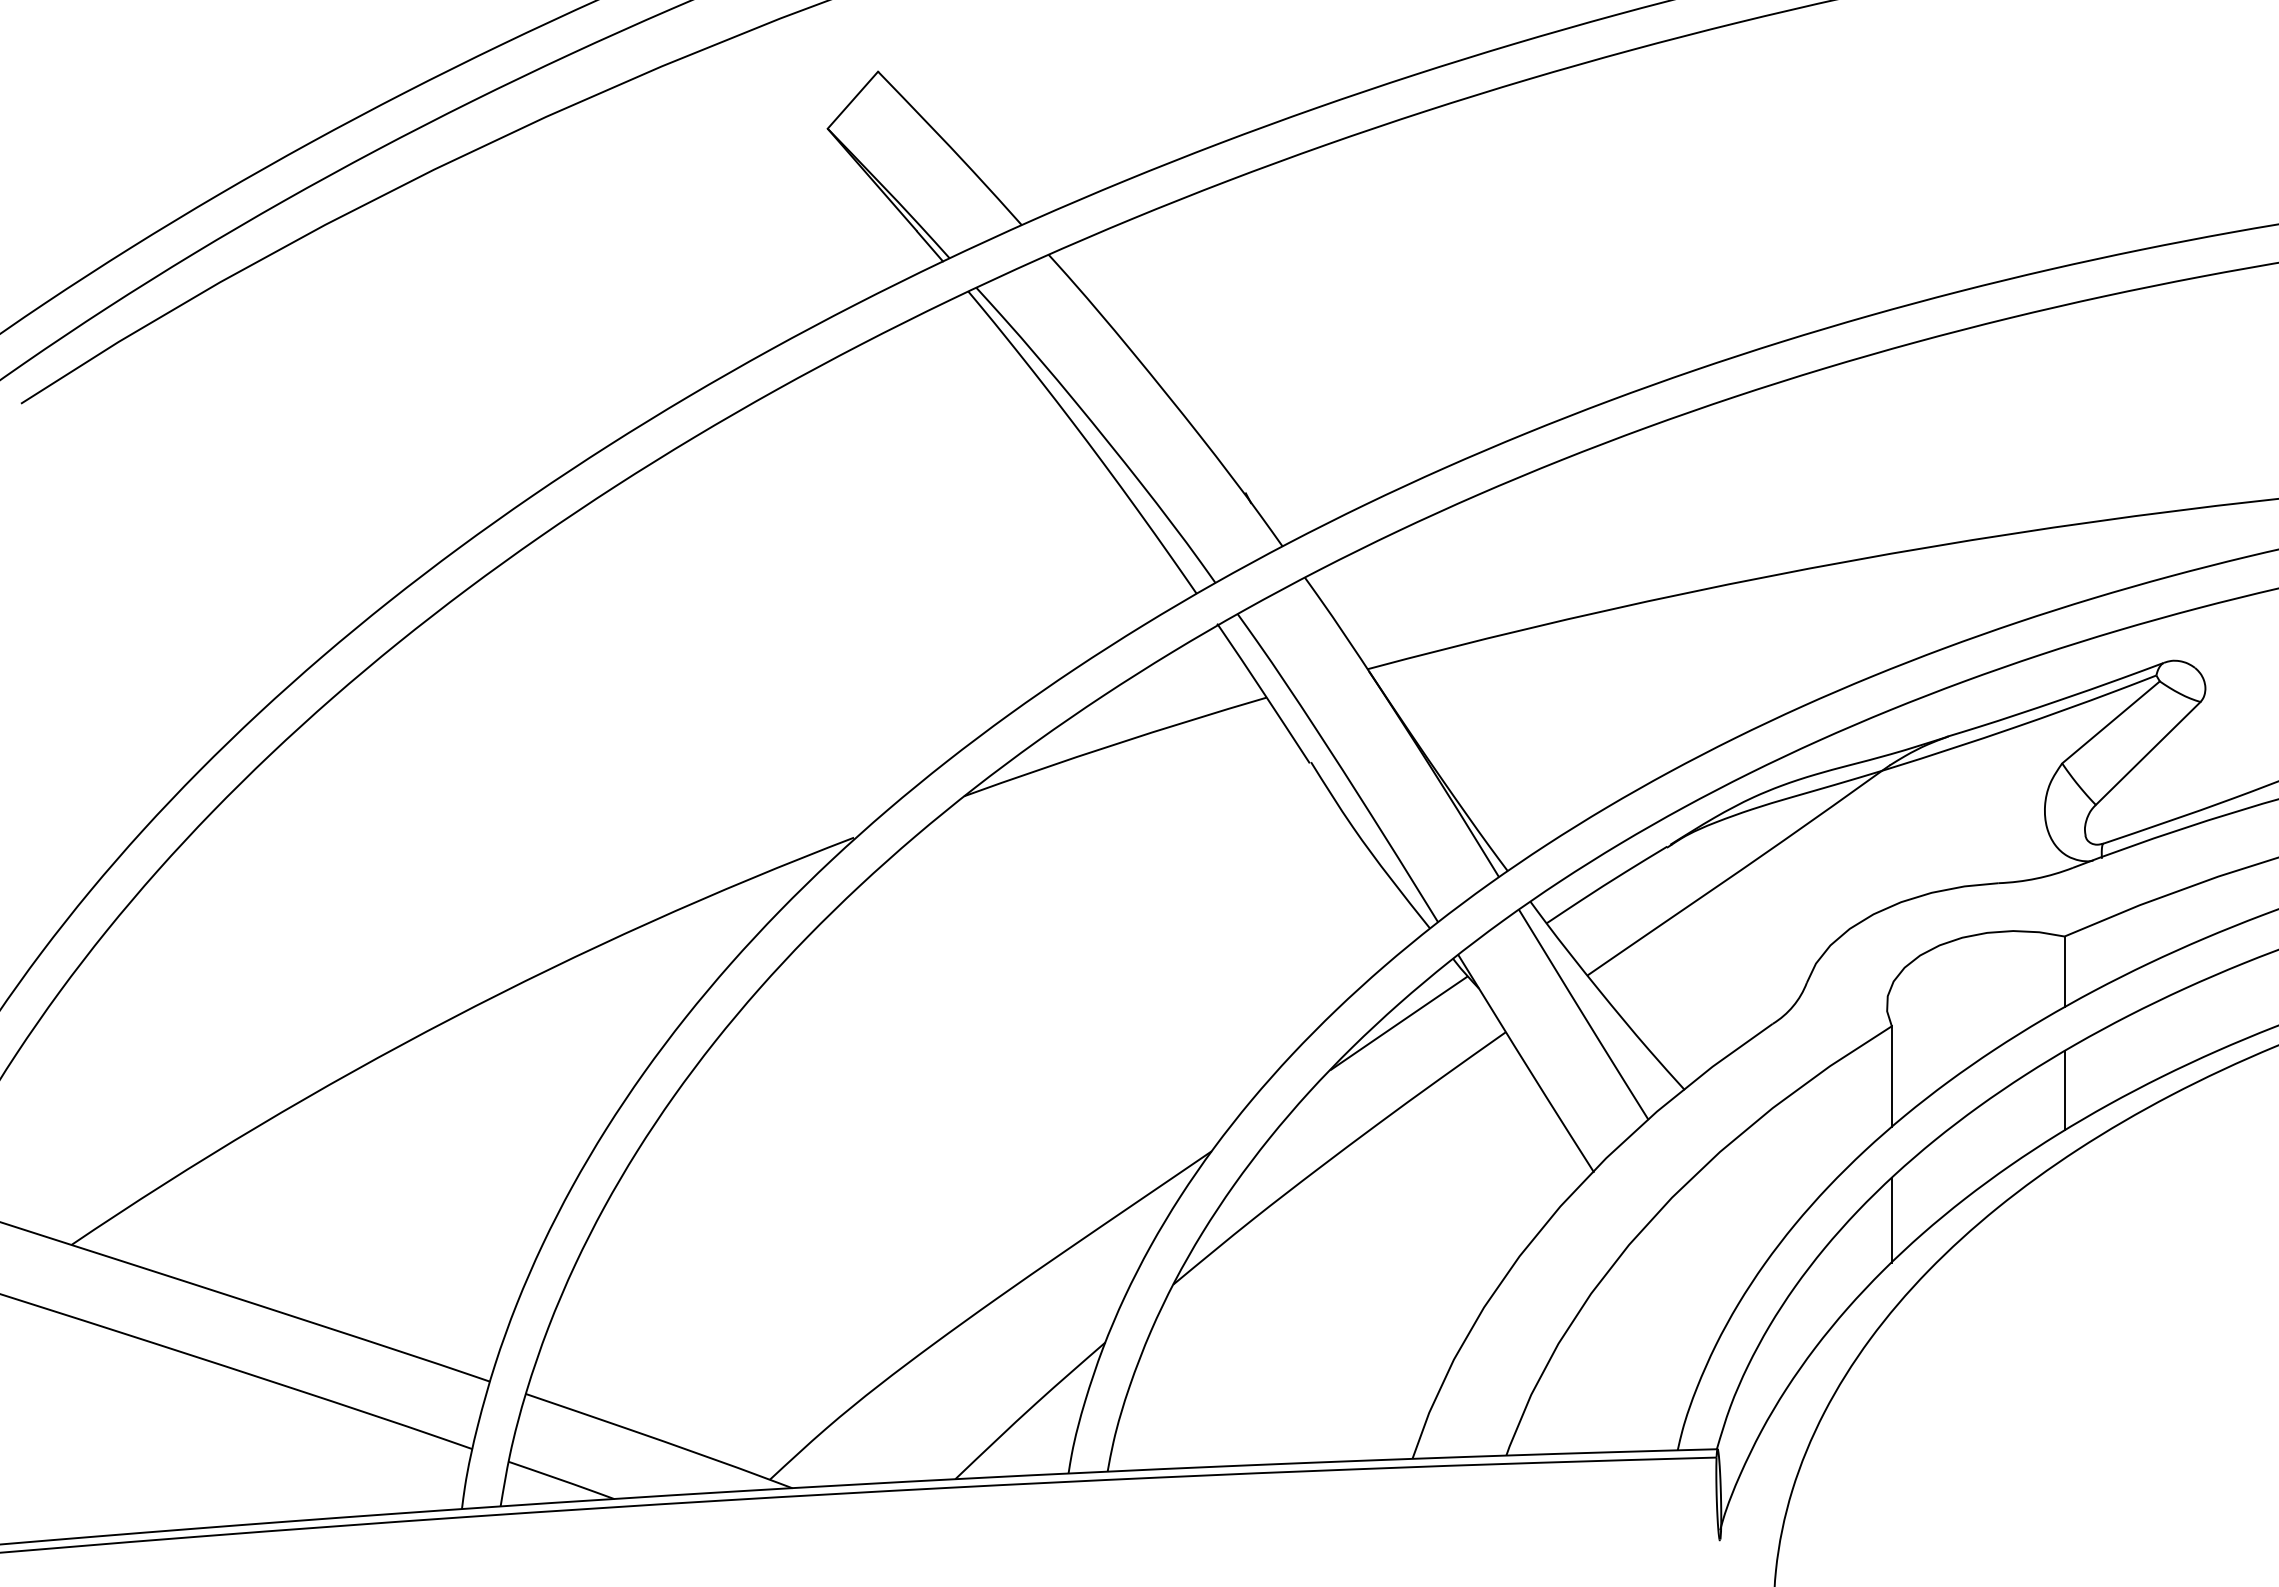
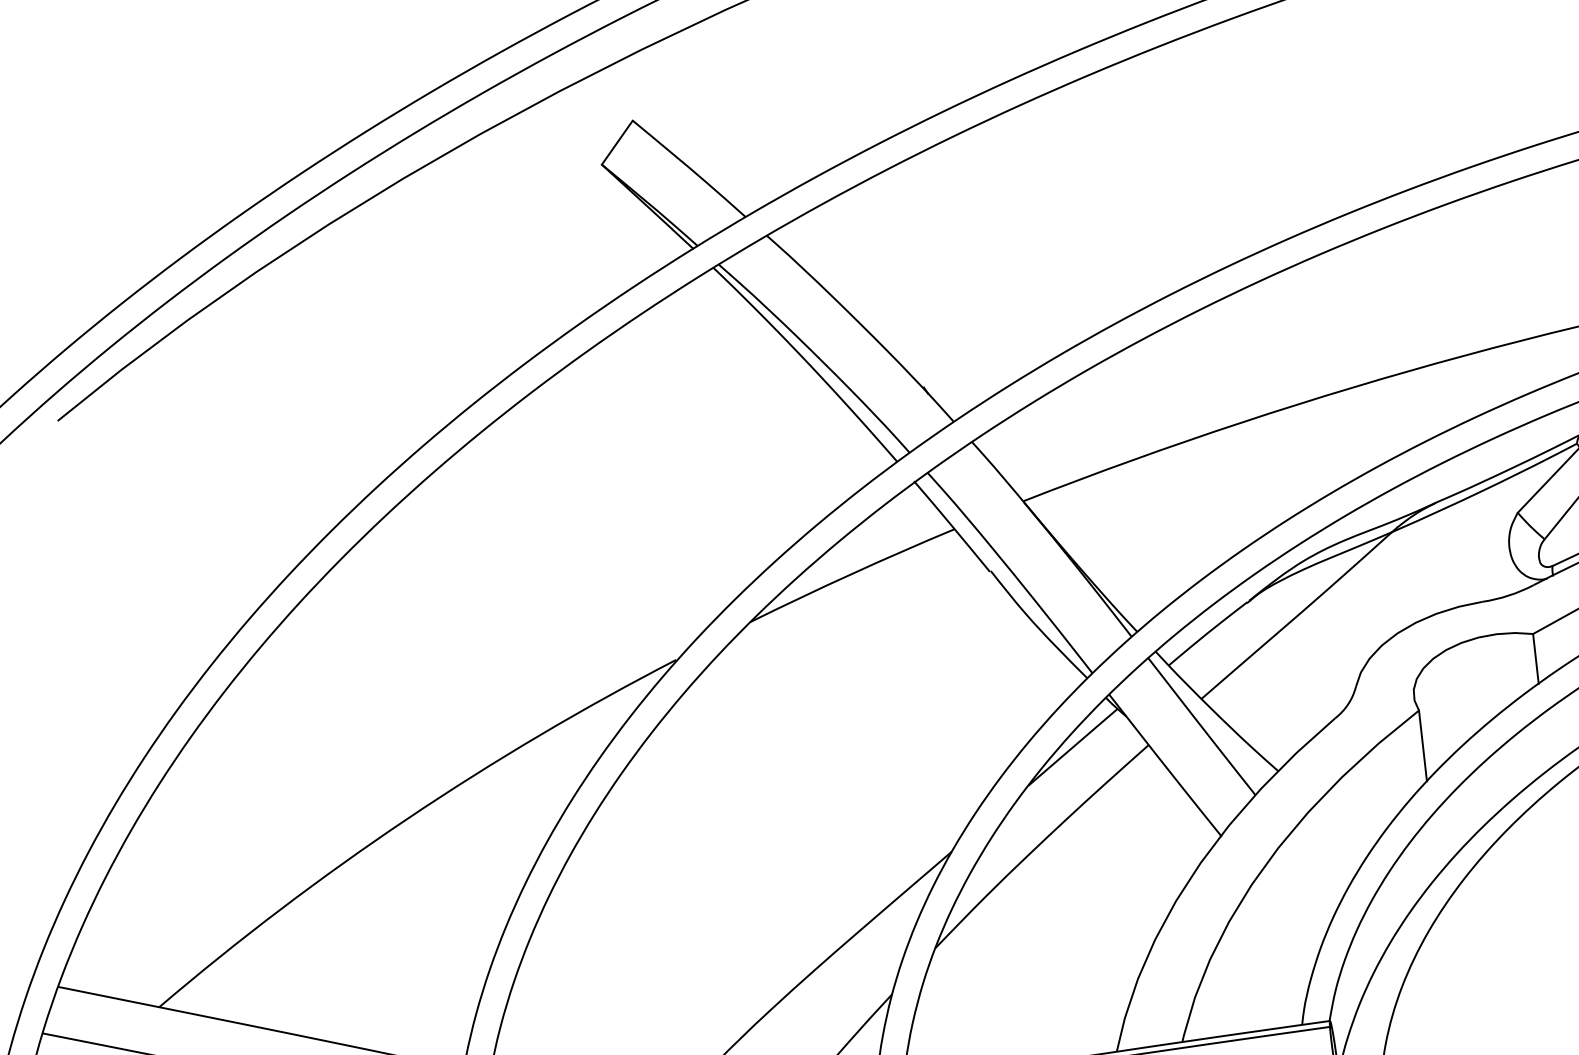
line: (2064, 1090) -> (1545, 742), removed
line: (1891, 1219) -> (1433, 846), removed

